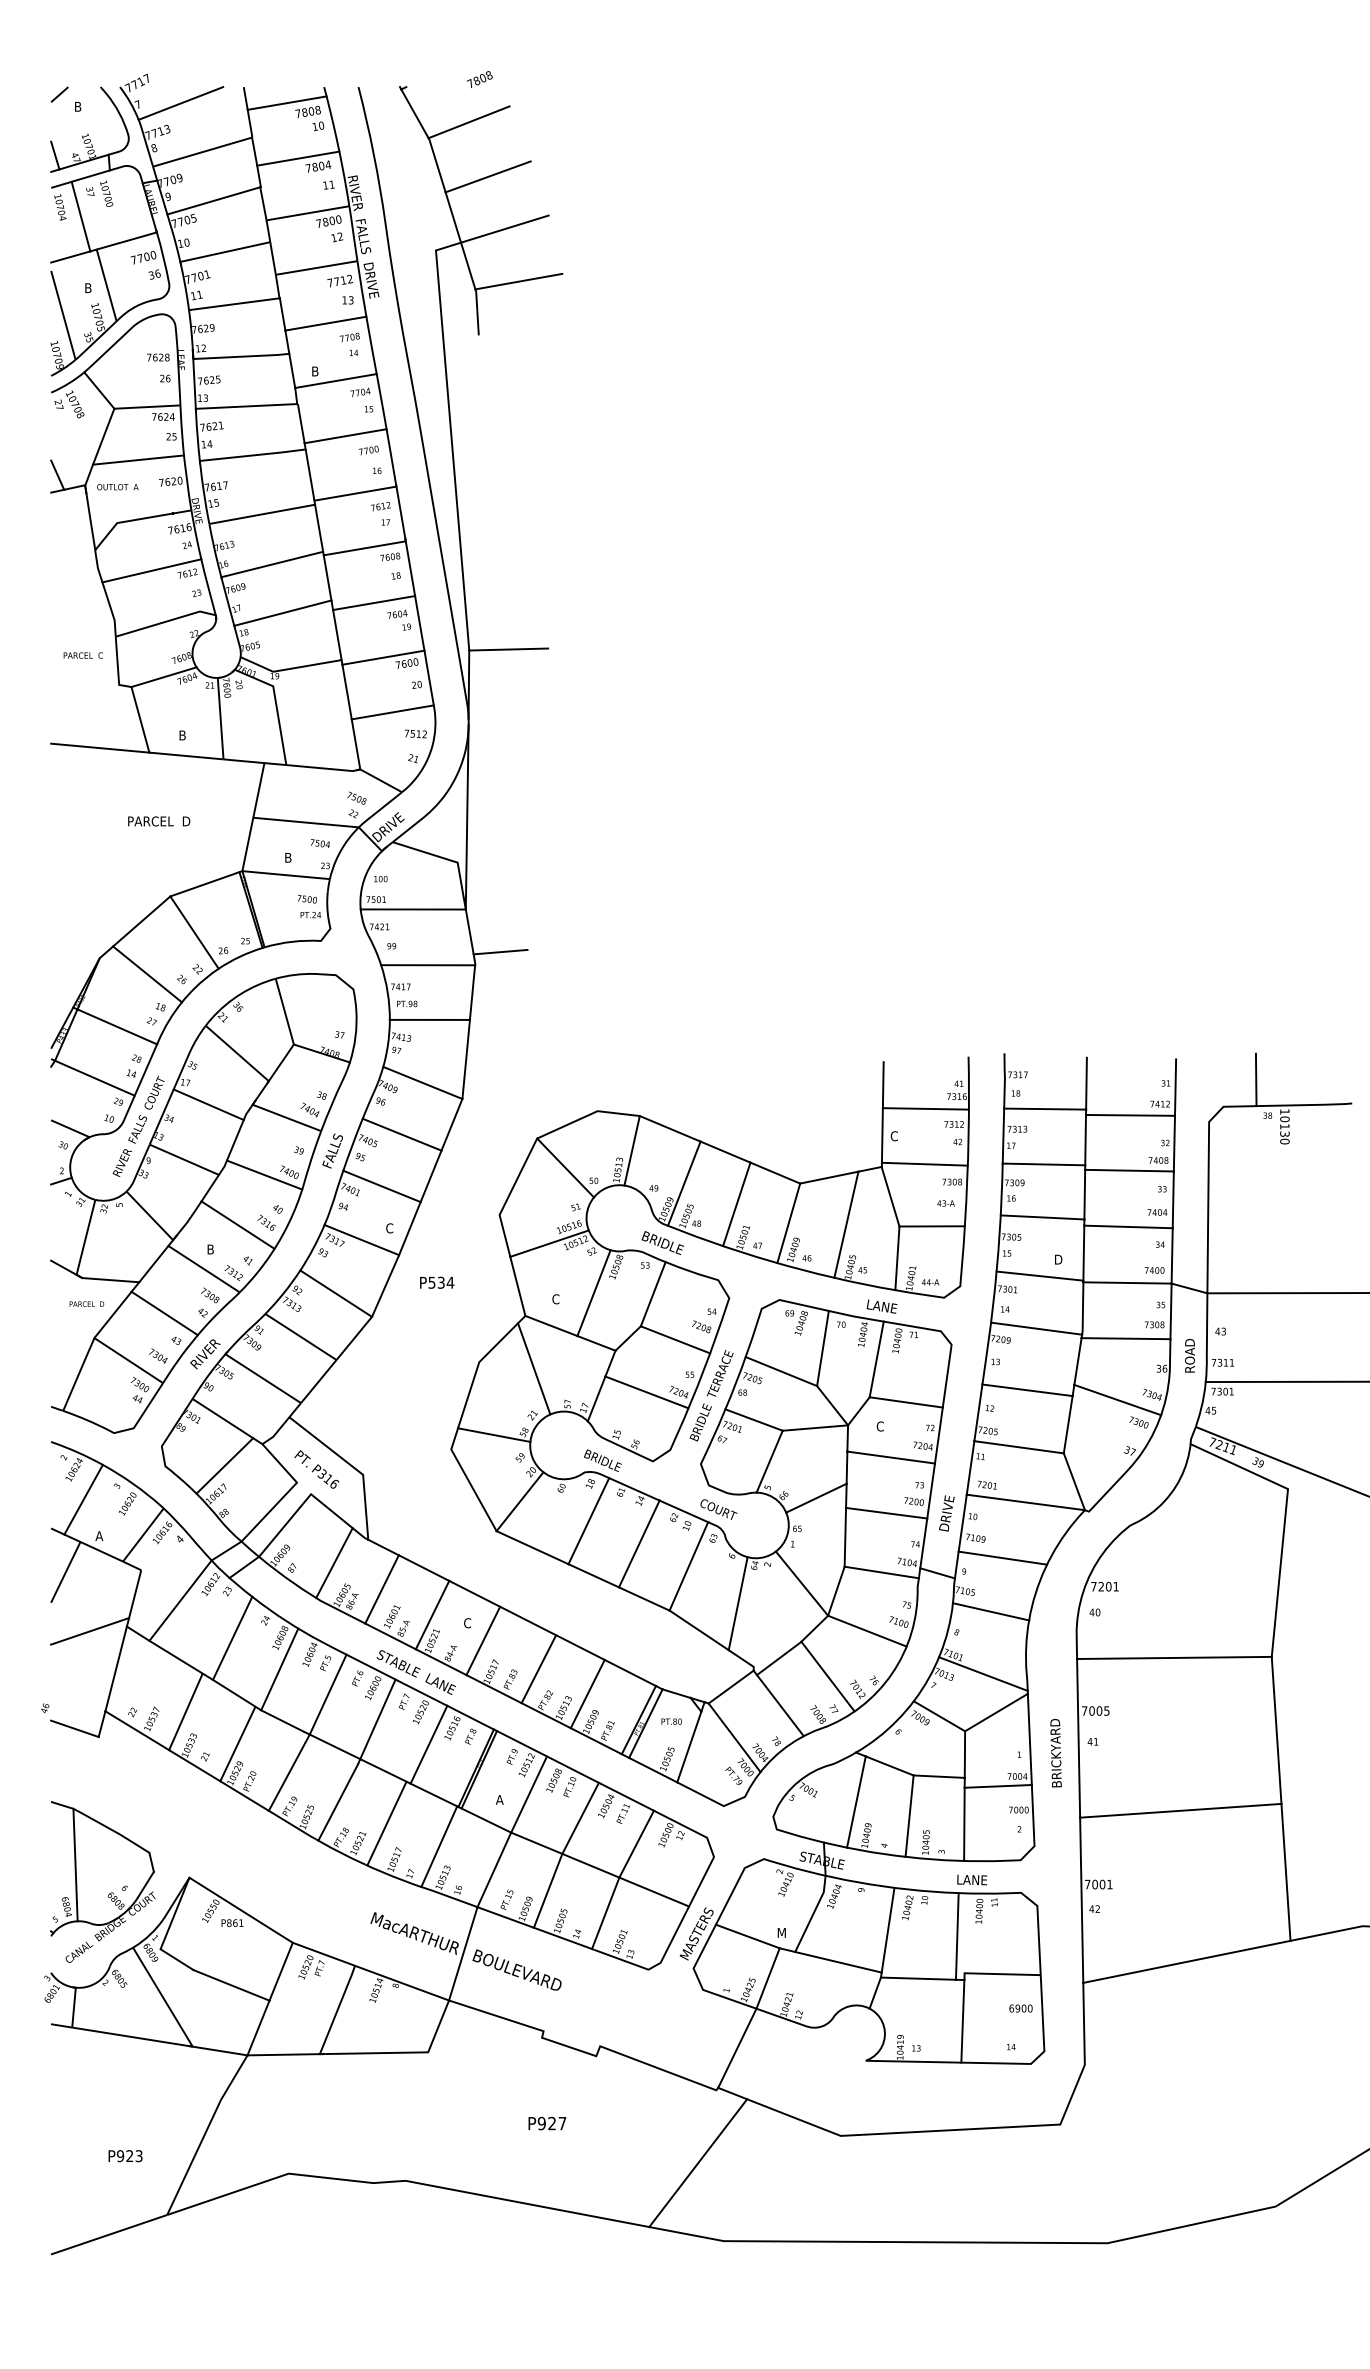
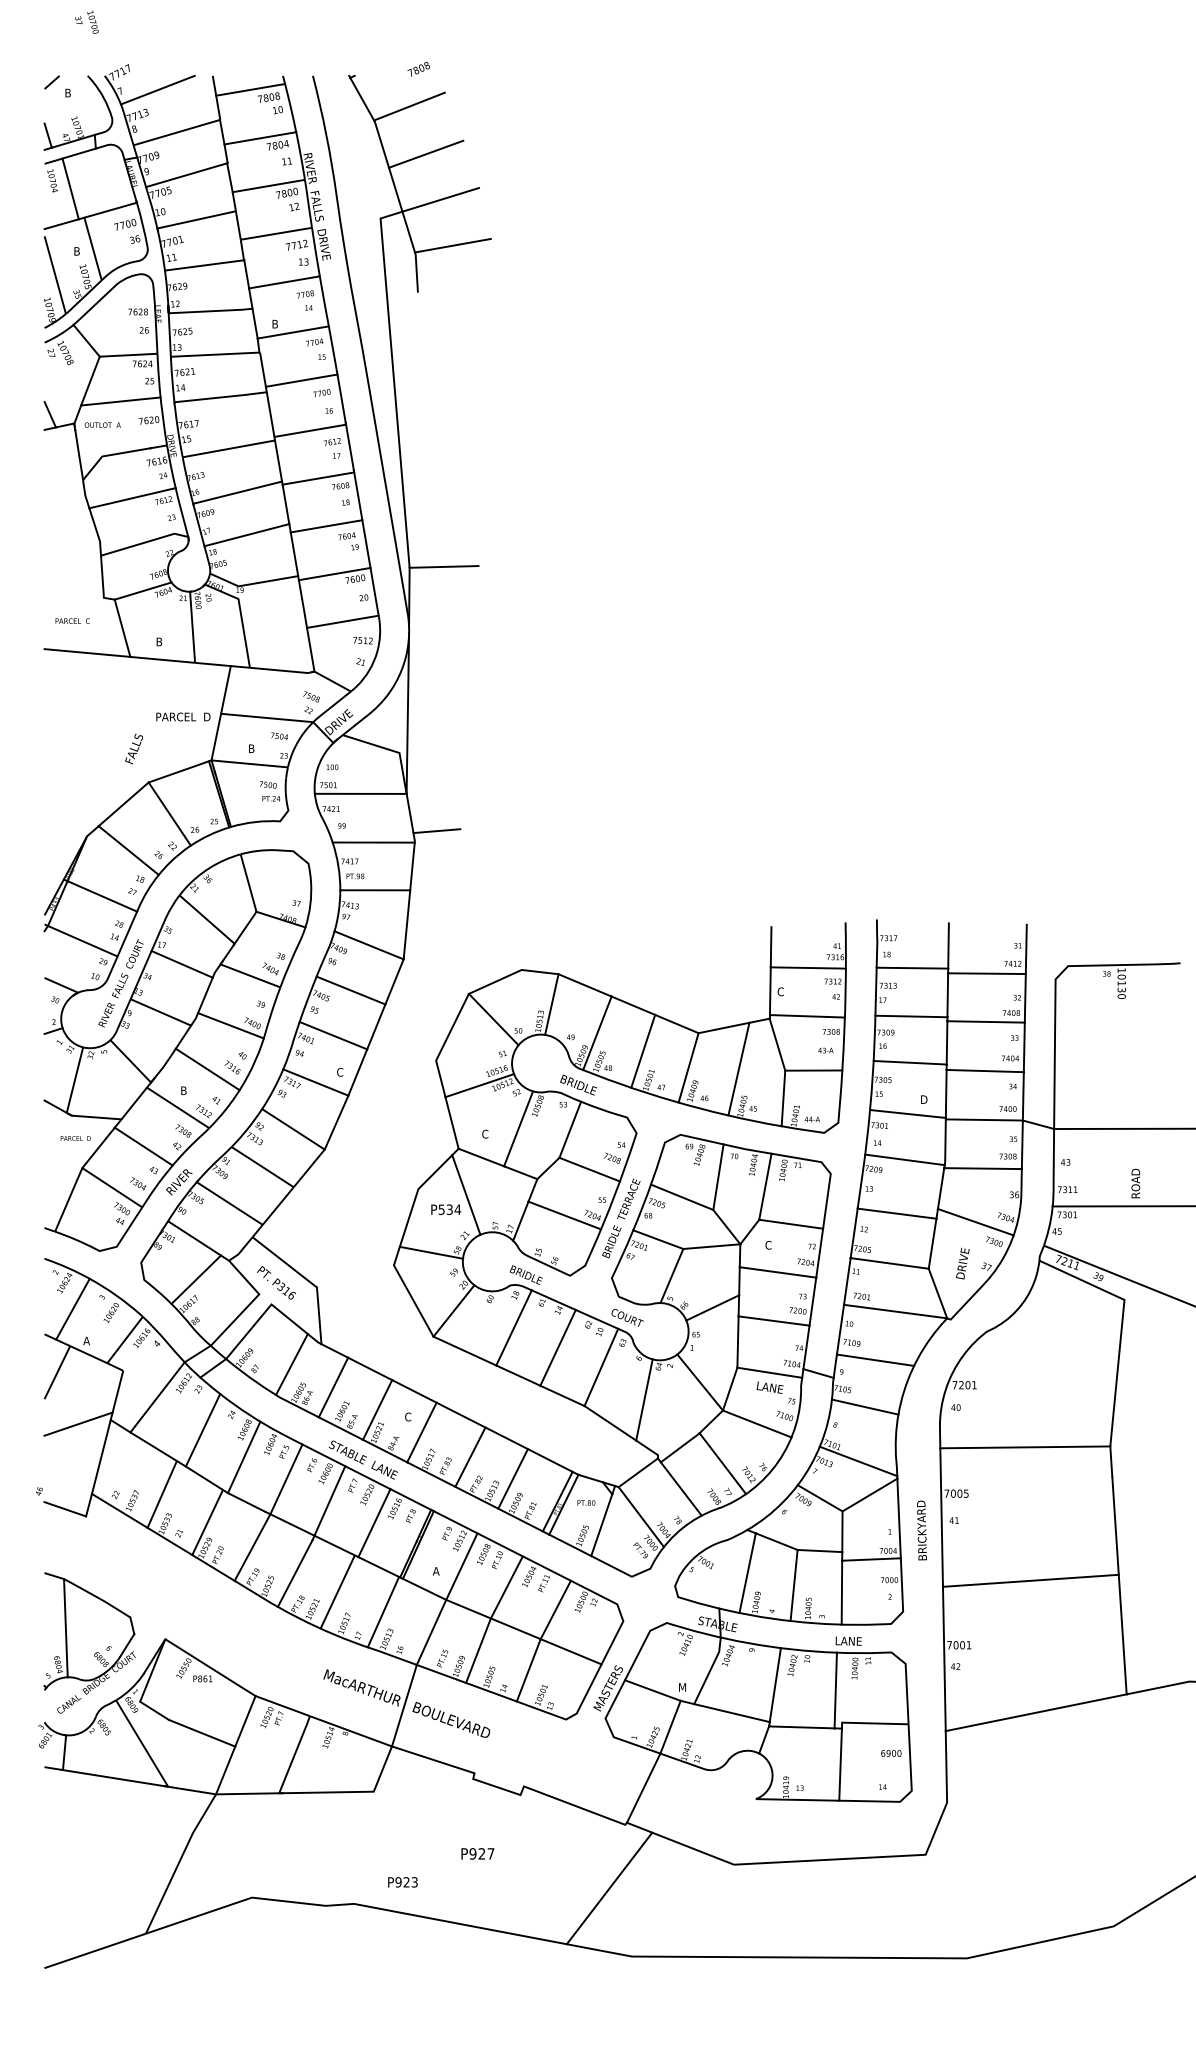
text: (99, 193) -> (86, 22), moved
text: (82, 655) -> (71, 621), moved
text: (159, 821) -> (183, 717), moved
line: (1255, 1079) -> (1096, 942), removed
text: (332, 1150) -> (133, 748), moved
text: (437, 1282) -> (446, 1209), moved
text: (881, 1306) -> (769, 1387), moved
text: (1189, 1355) -> (1135, 1183), moved
text: (946, 1513) -> (962, 1263), moved
text: (125, 2156) -> (402, 1882), moved

